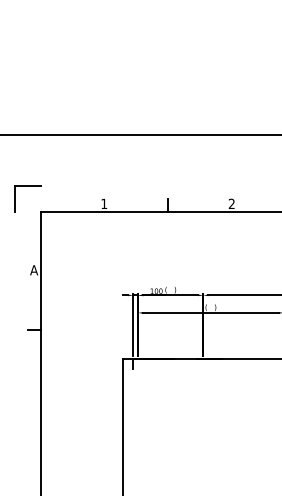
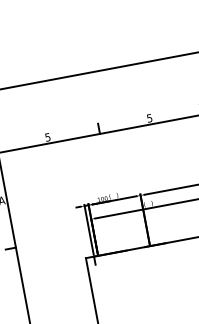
text: (104, 203) -> (48, 136), 1 -> 5
text: (231, 203) -> (149, 118), 2 -> 5

